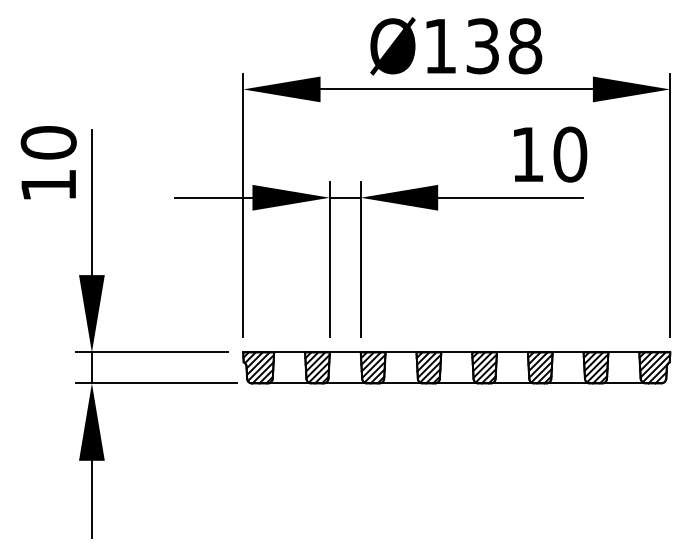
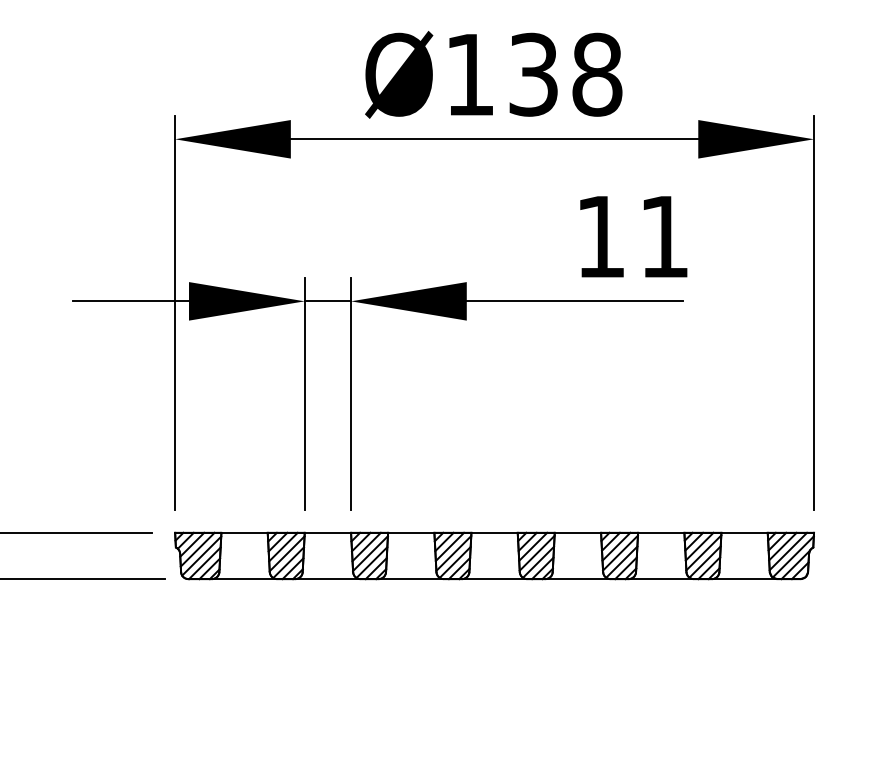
text: (570, 154) -> (664, 236), 10 -> 11

